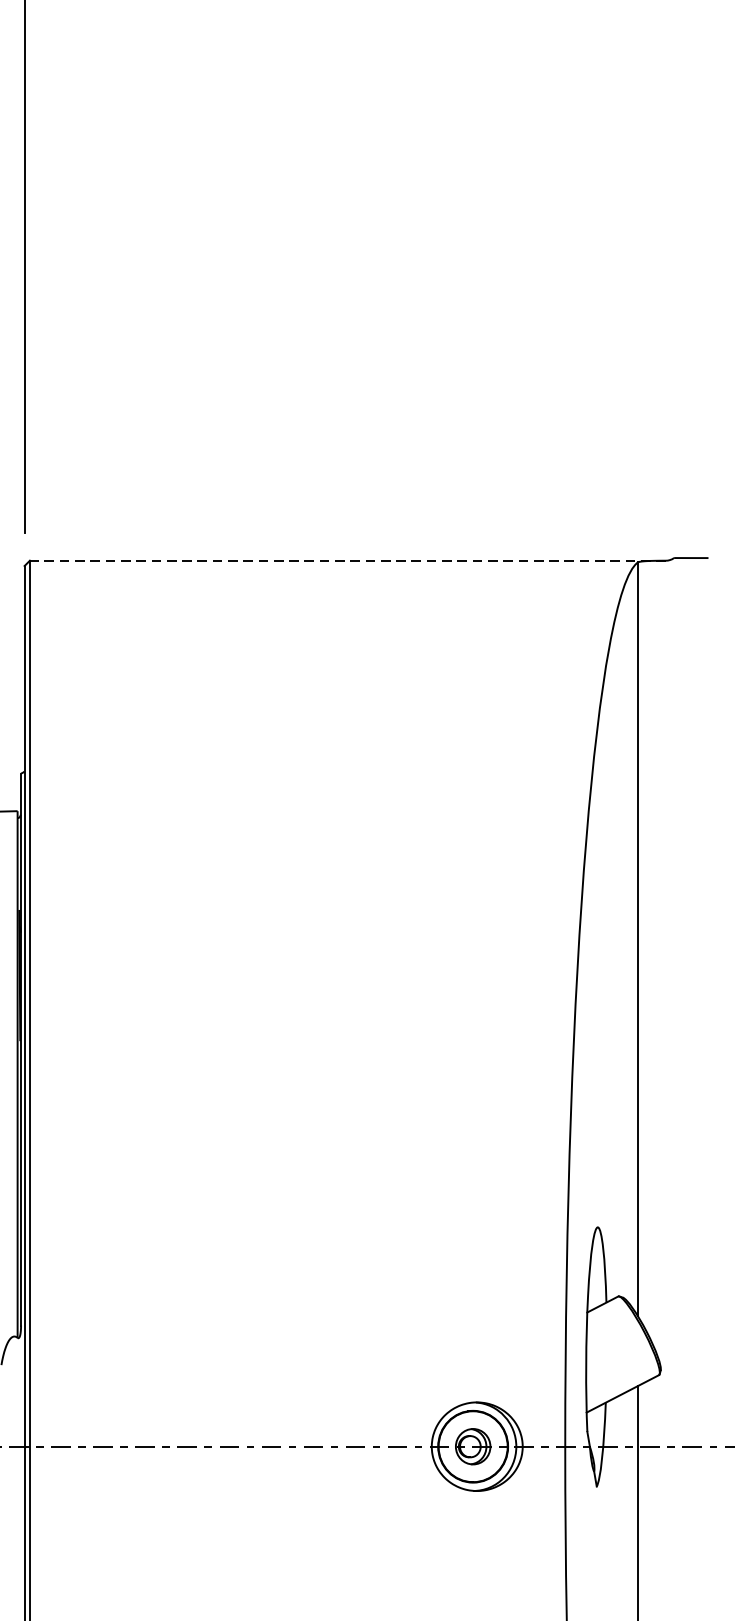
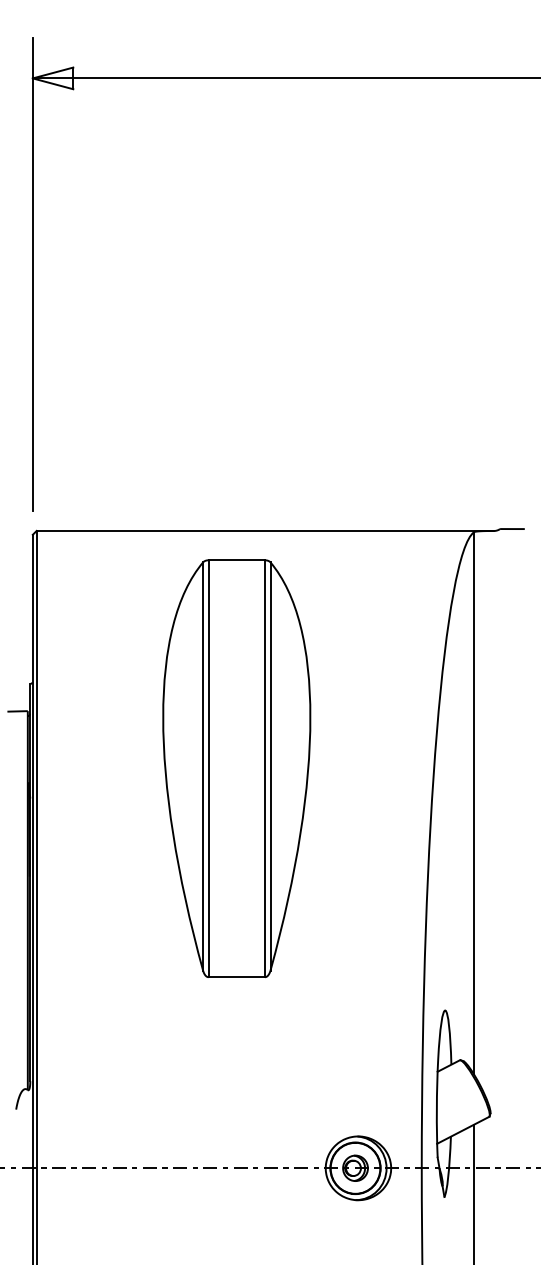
line: (348, 560) -> (265, 530), dashed -> solid
part: (307, 890) -> (236, 768), added

